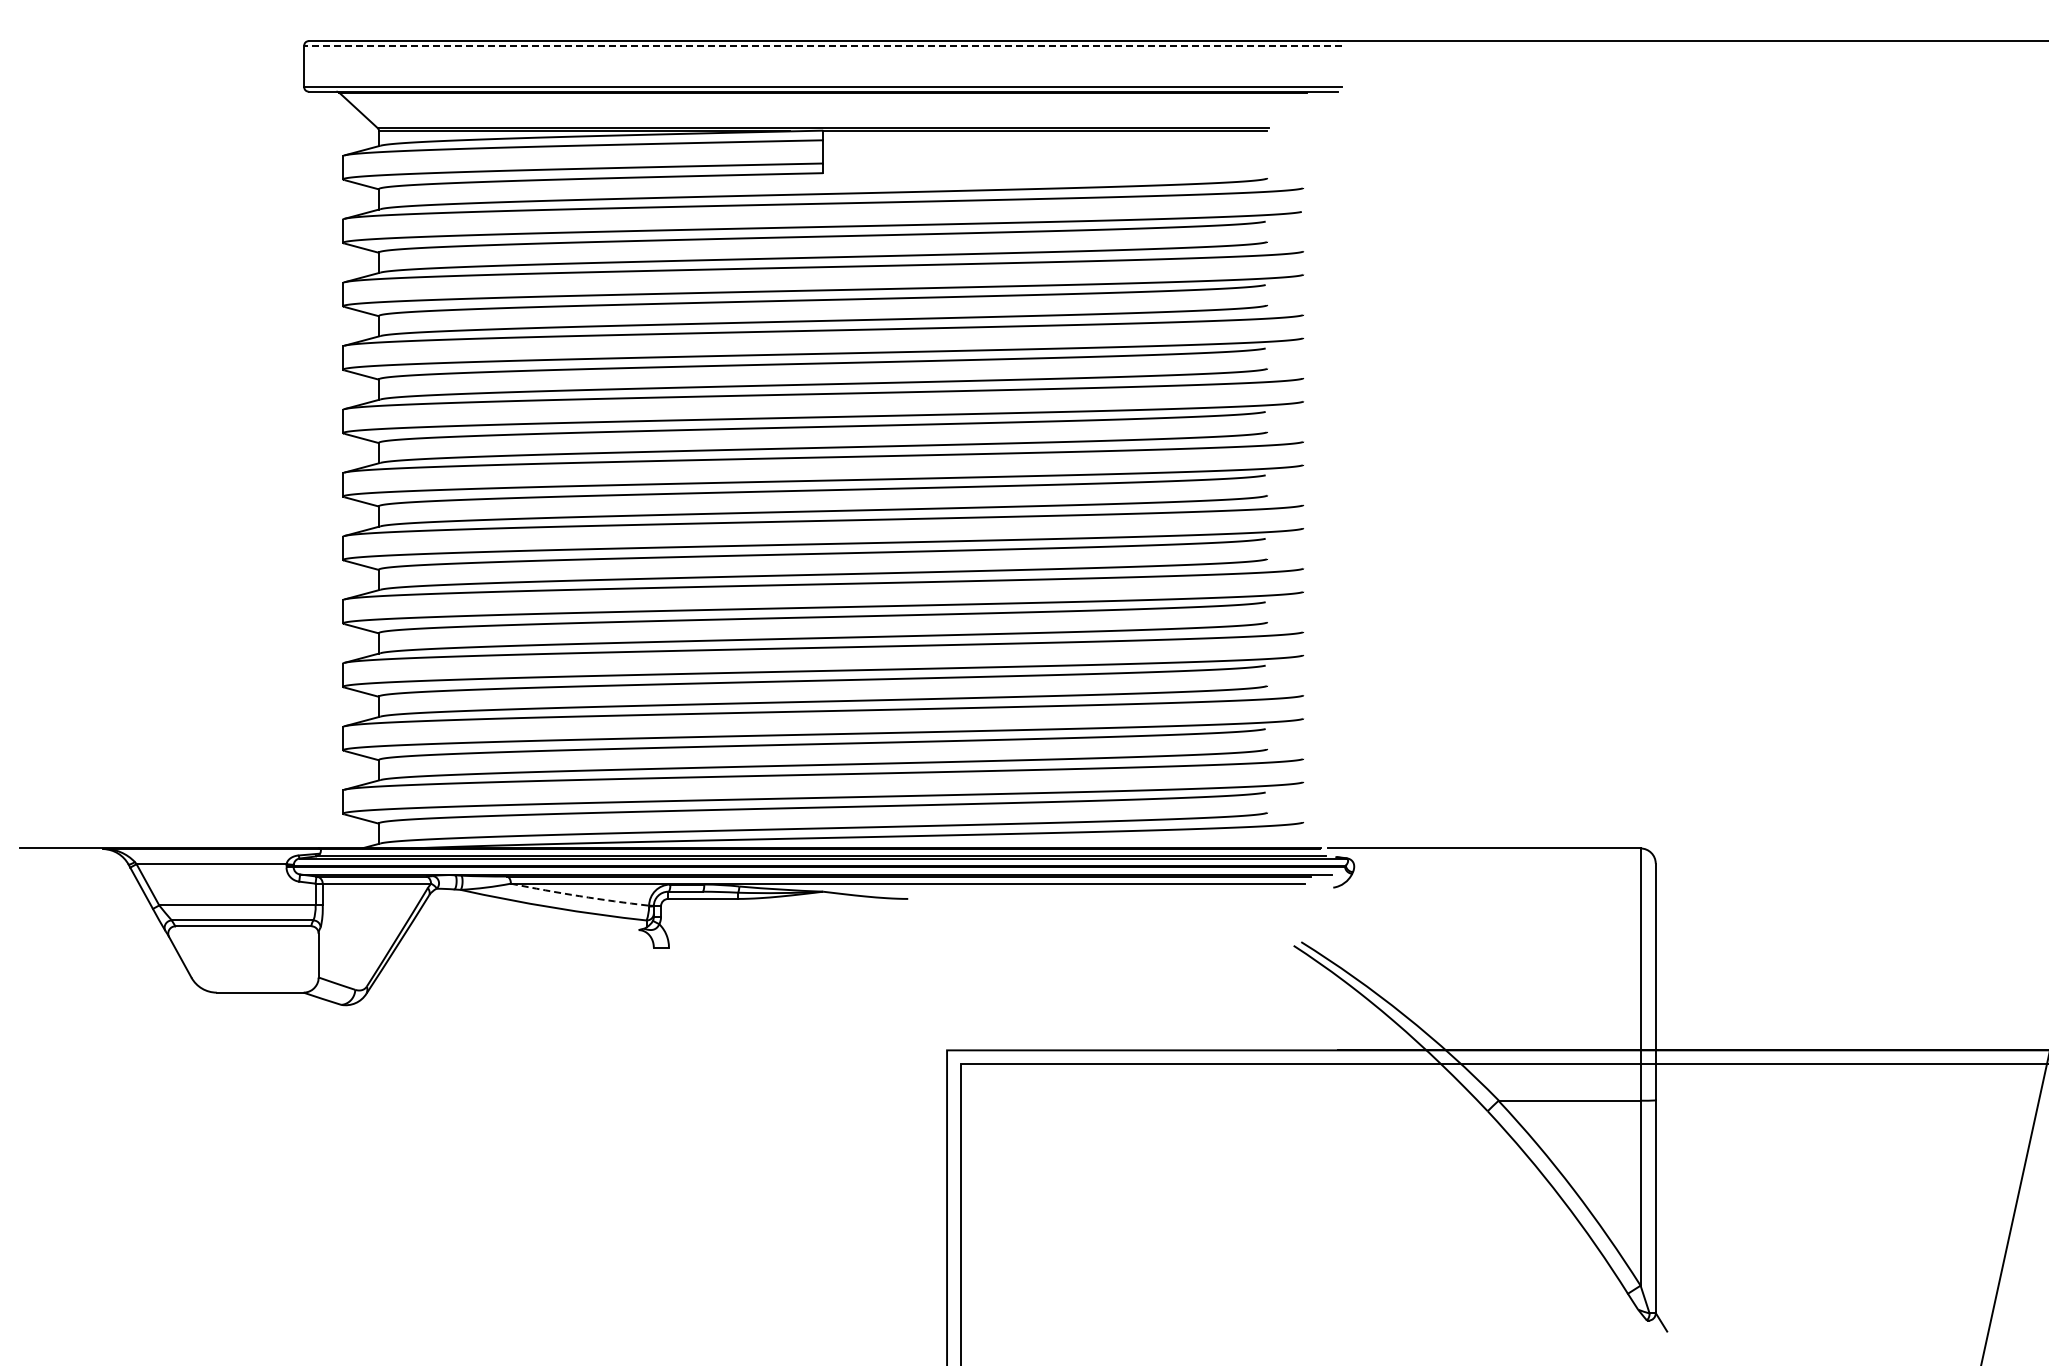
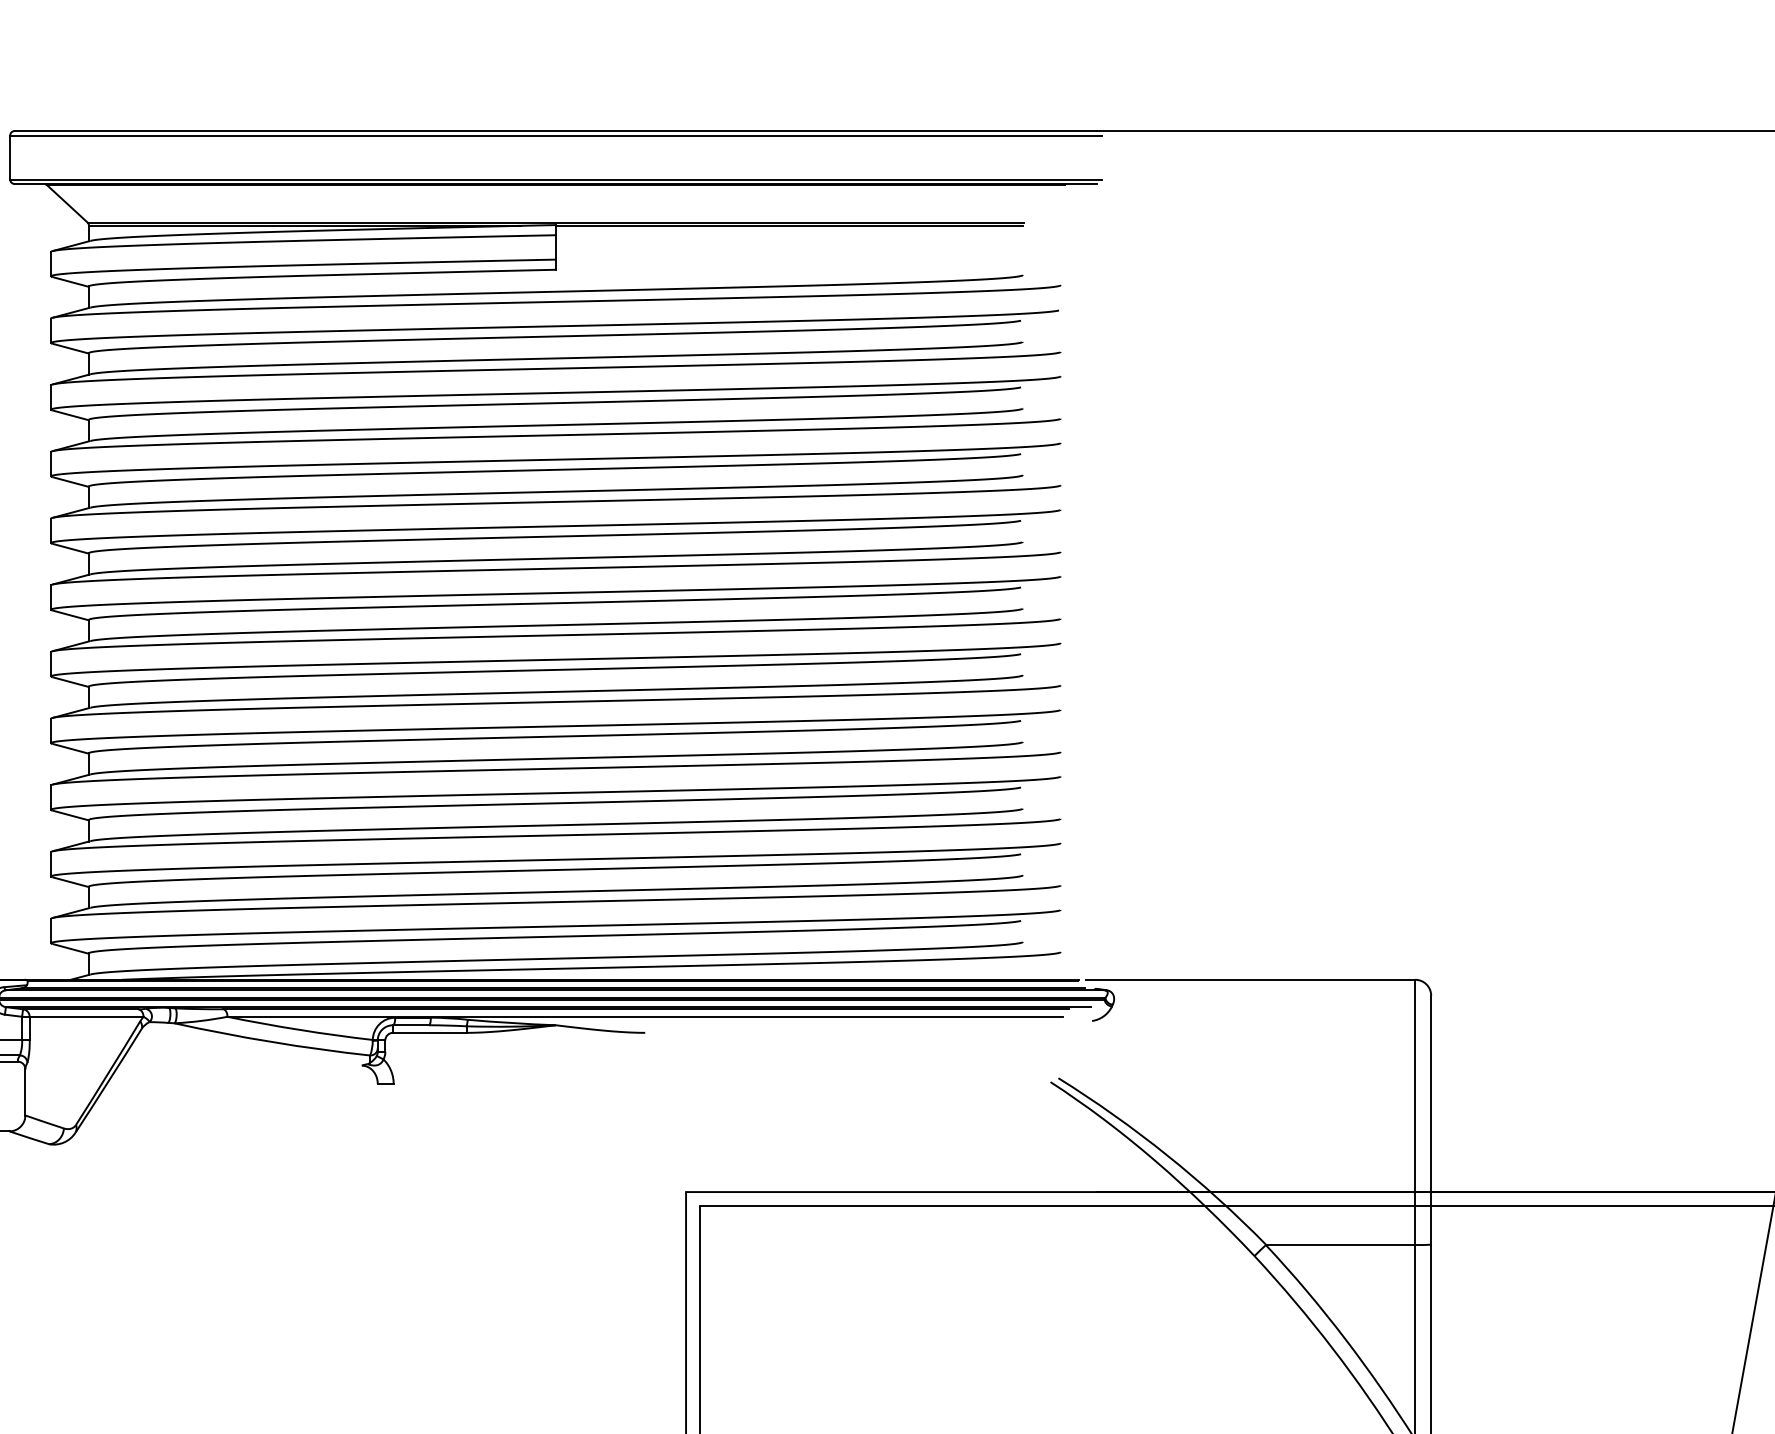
line: (823, 45) -> (556, 135), dashed -> solid
arc: (579, 896) -> (299, 1030), dashed -> solid

